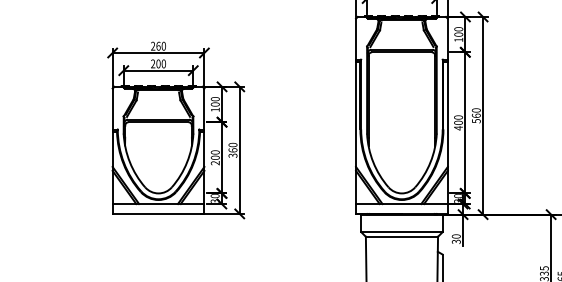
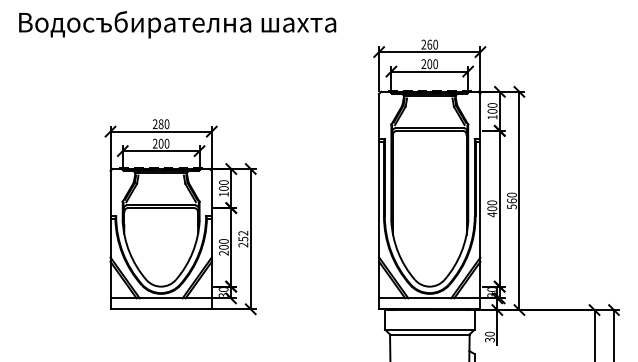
text: (157, 45) -> (160, 123), 260 -> 280
text: (233, 149) -> (243, 238), 360 -> 252

